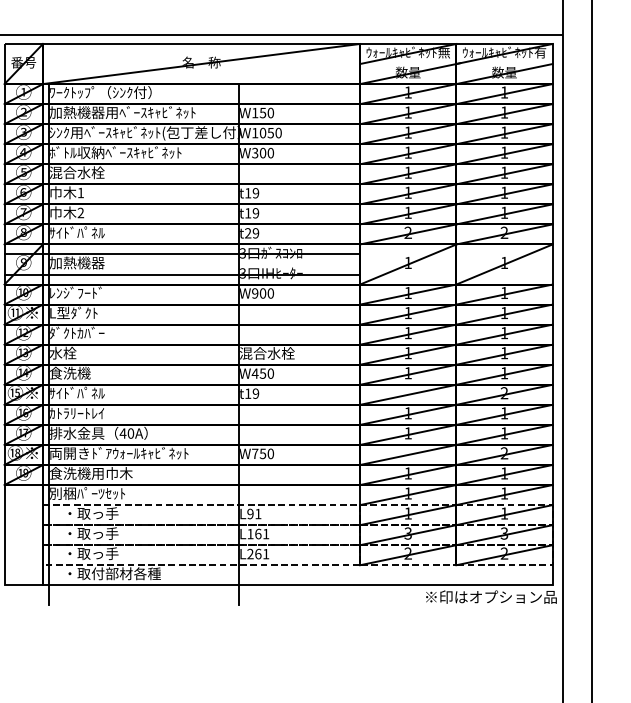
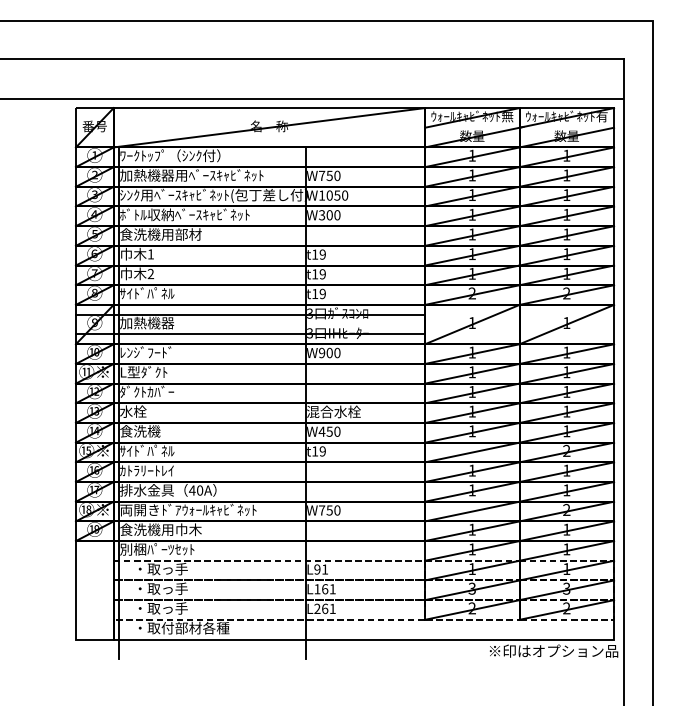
text: (255, 112) -> (322, 175), W150 -> W750
text: (90, 172) -> (160, 234), 混合水栓 -> 食洗機用部材
text: (248, 232) -> (315, 293), t29 -> t19

